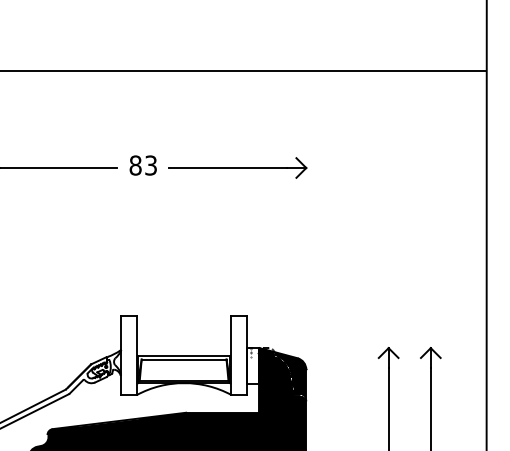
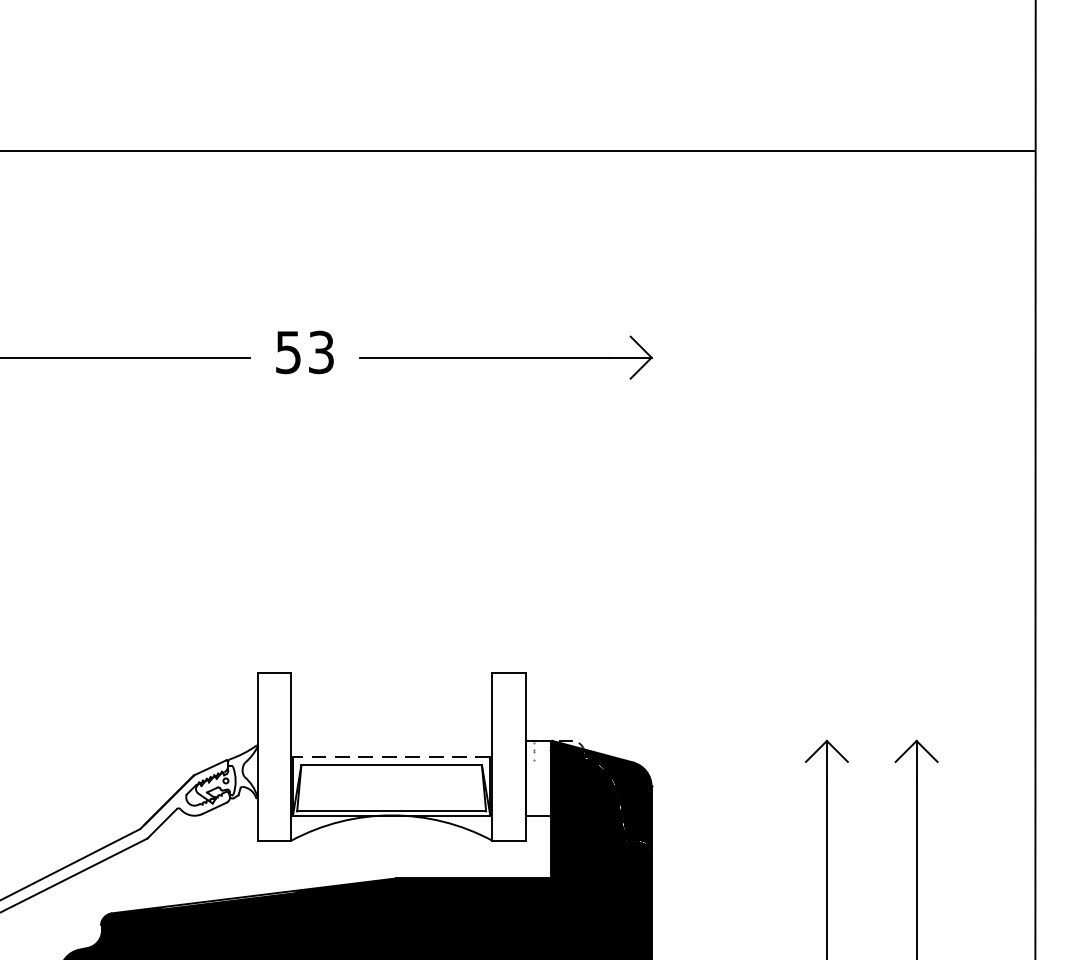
text: (135, 165) -> (288, 352), 83 -> 53
line: (183, 355) -> (390, 756), solid -> dashed

